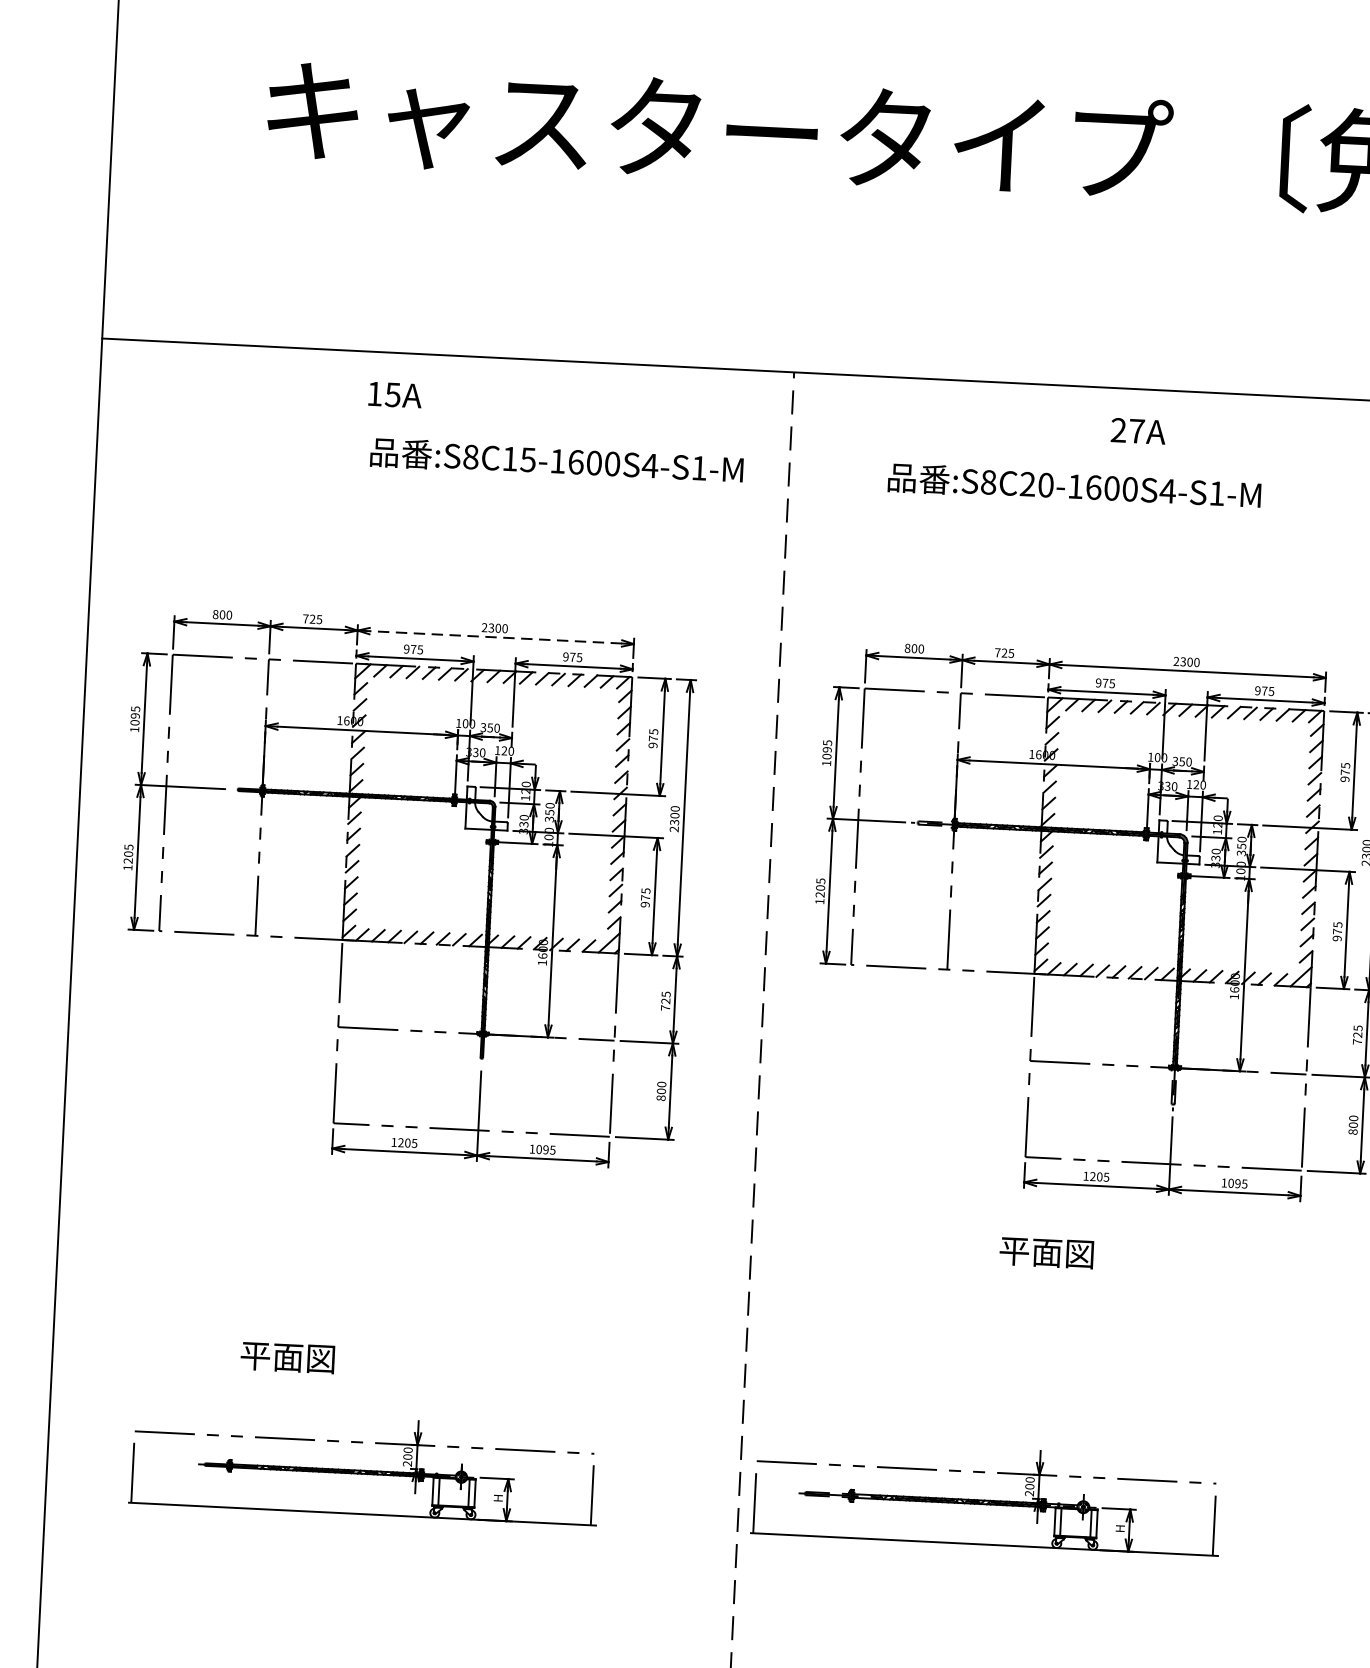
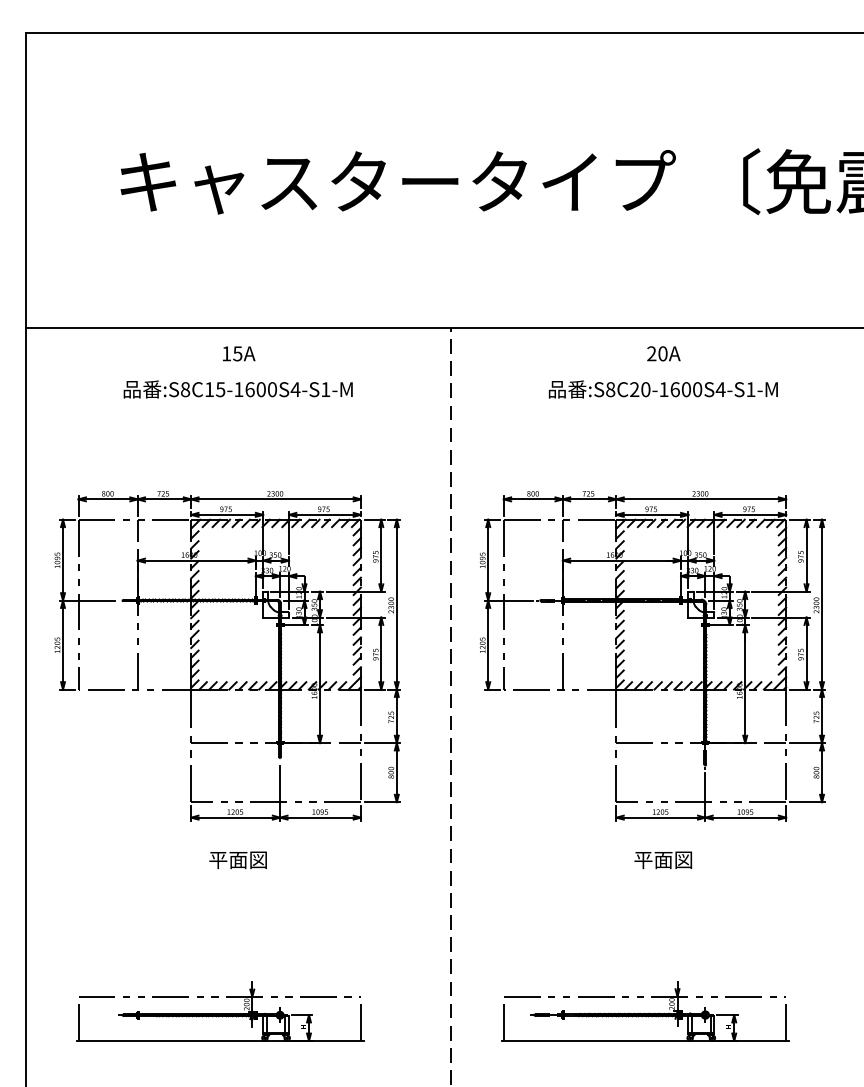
text: (395, 394) -> (239, 353), moved
text: (1136, 430) -> (662, 353), 27A -> 20A
text: (555, 461) -> (237, 389), moved
text: (1074, 486) -> (663, 389), moved
line: (496, 637) -> (276, 499), dashed -> solid
text: (1045, 1253) -> (662, 860), moved
text: (286, 1358) -> (237, 860), moved
part: (986, 1496) -> (645, 1011), moved

